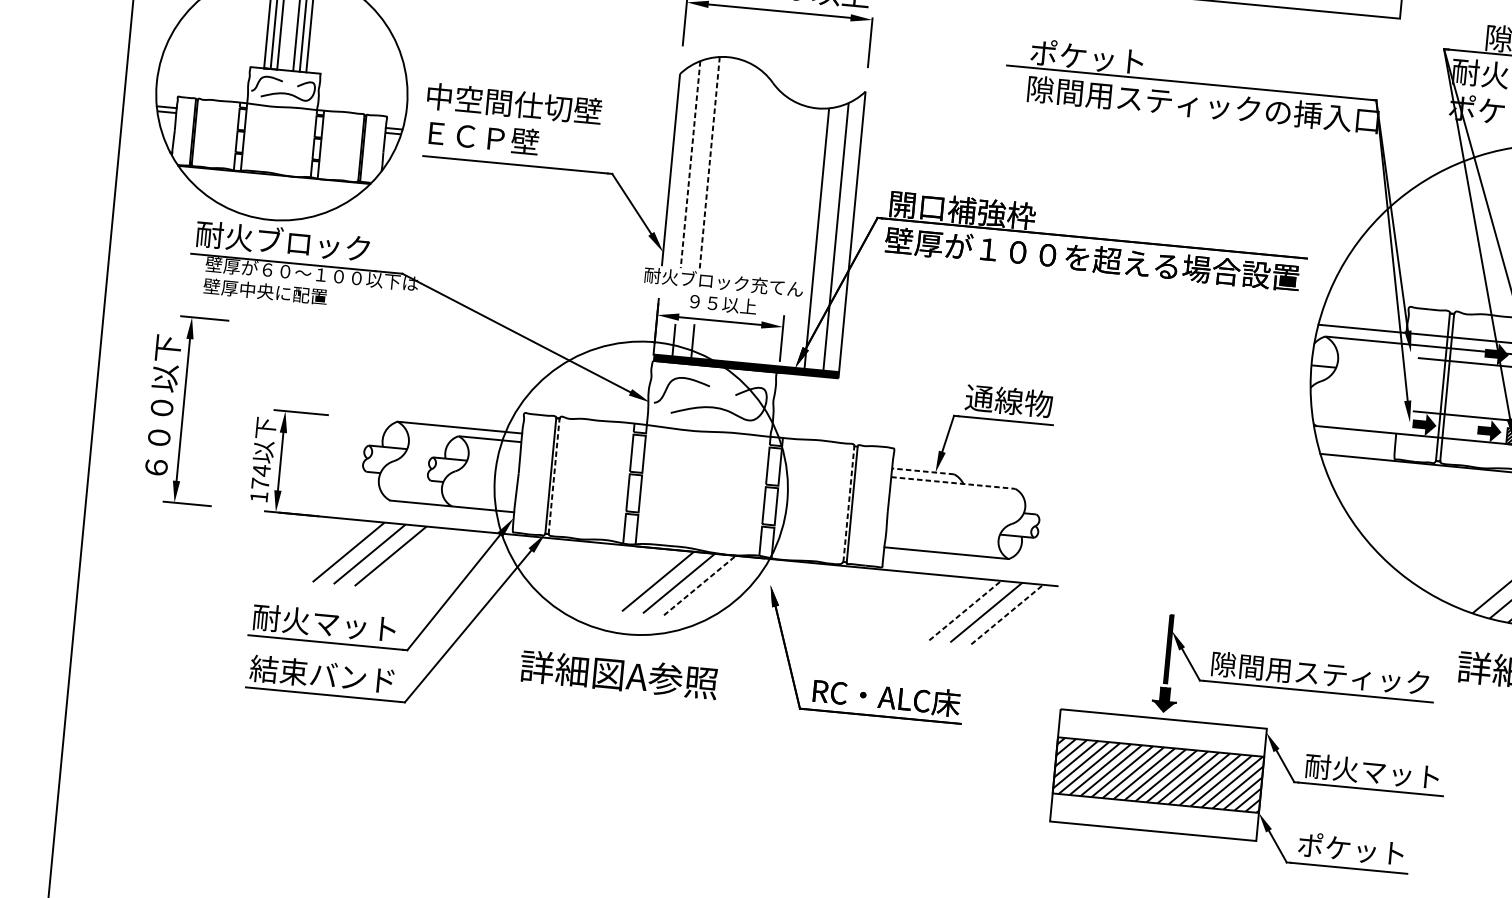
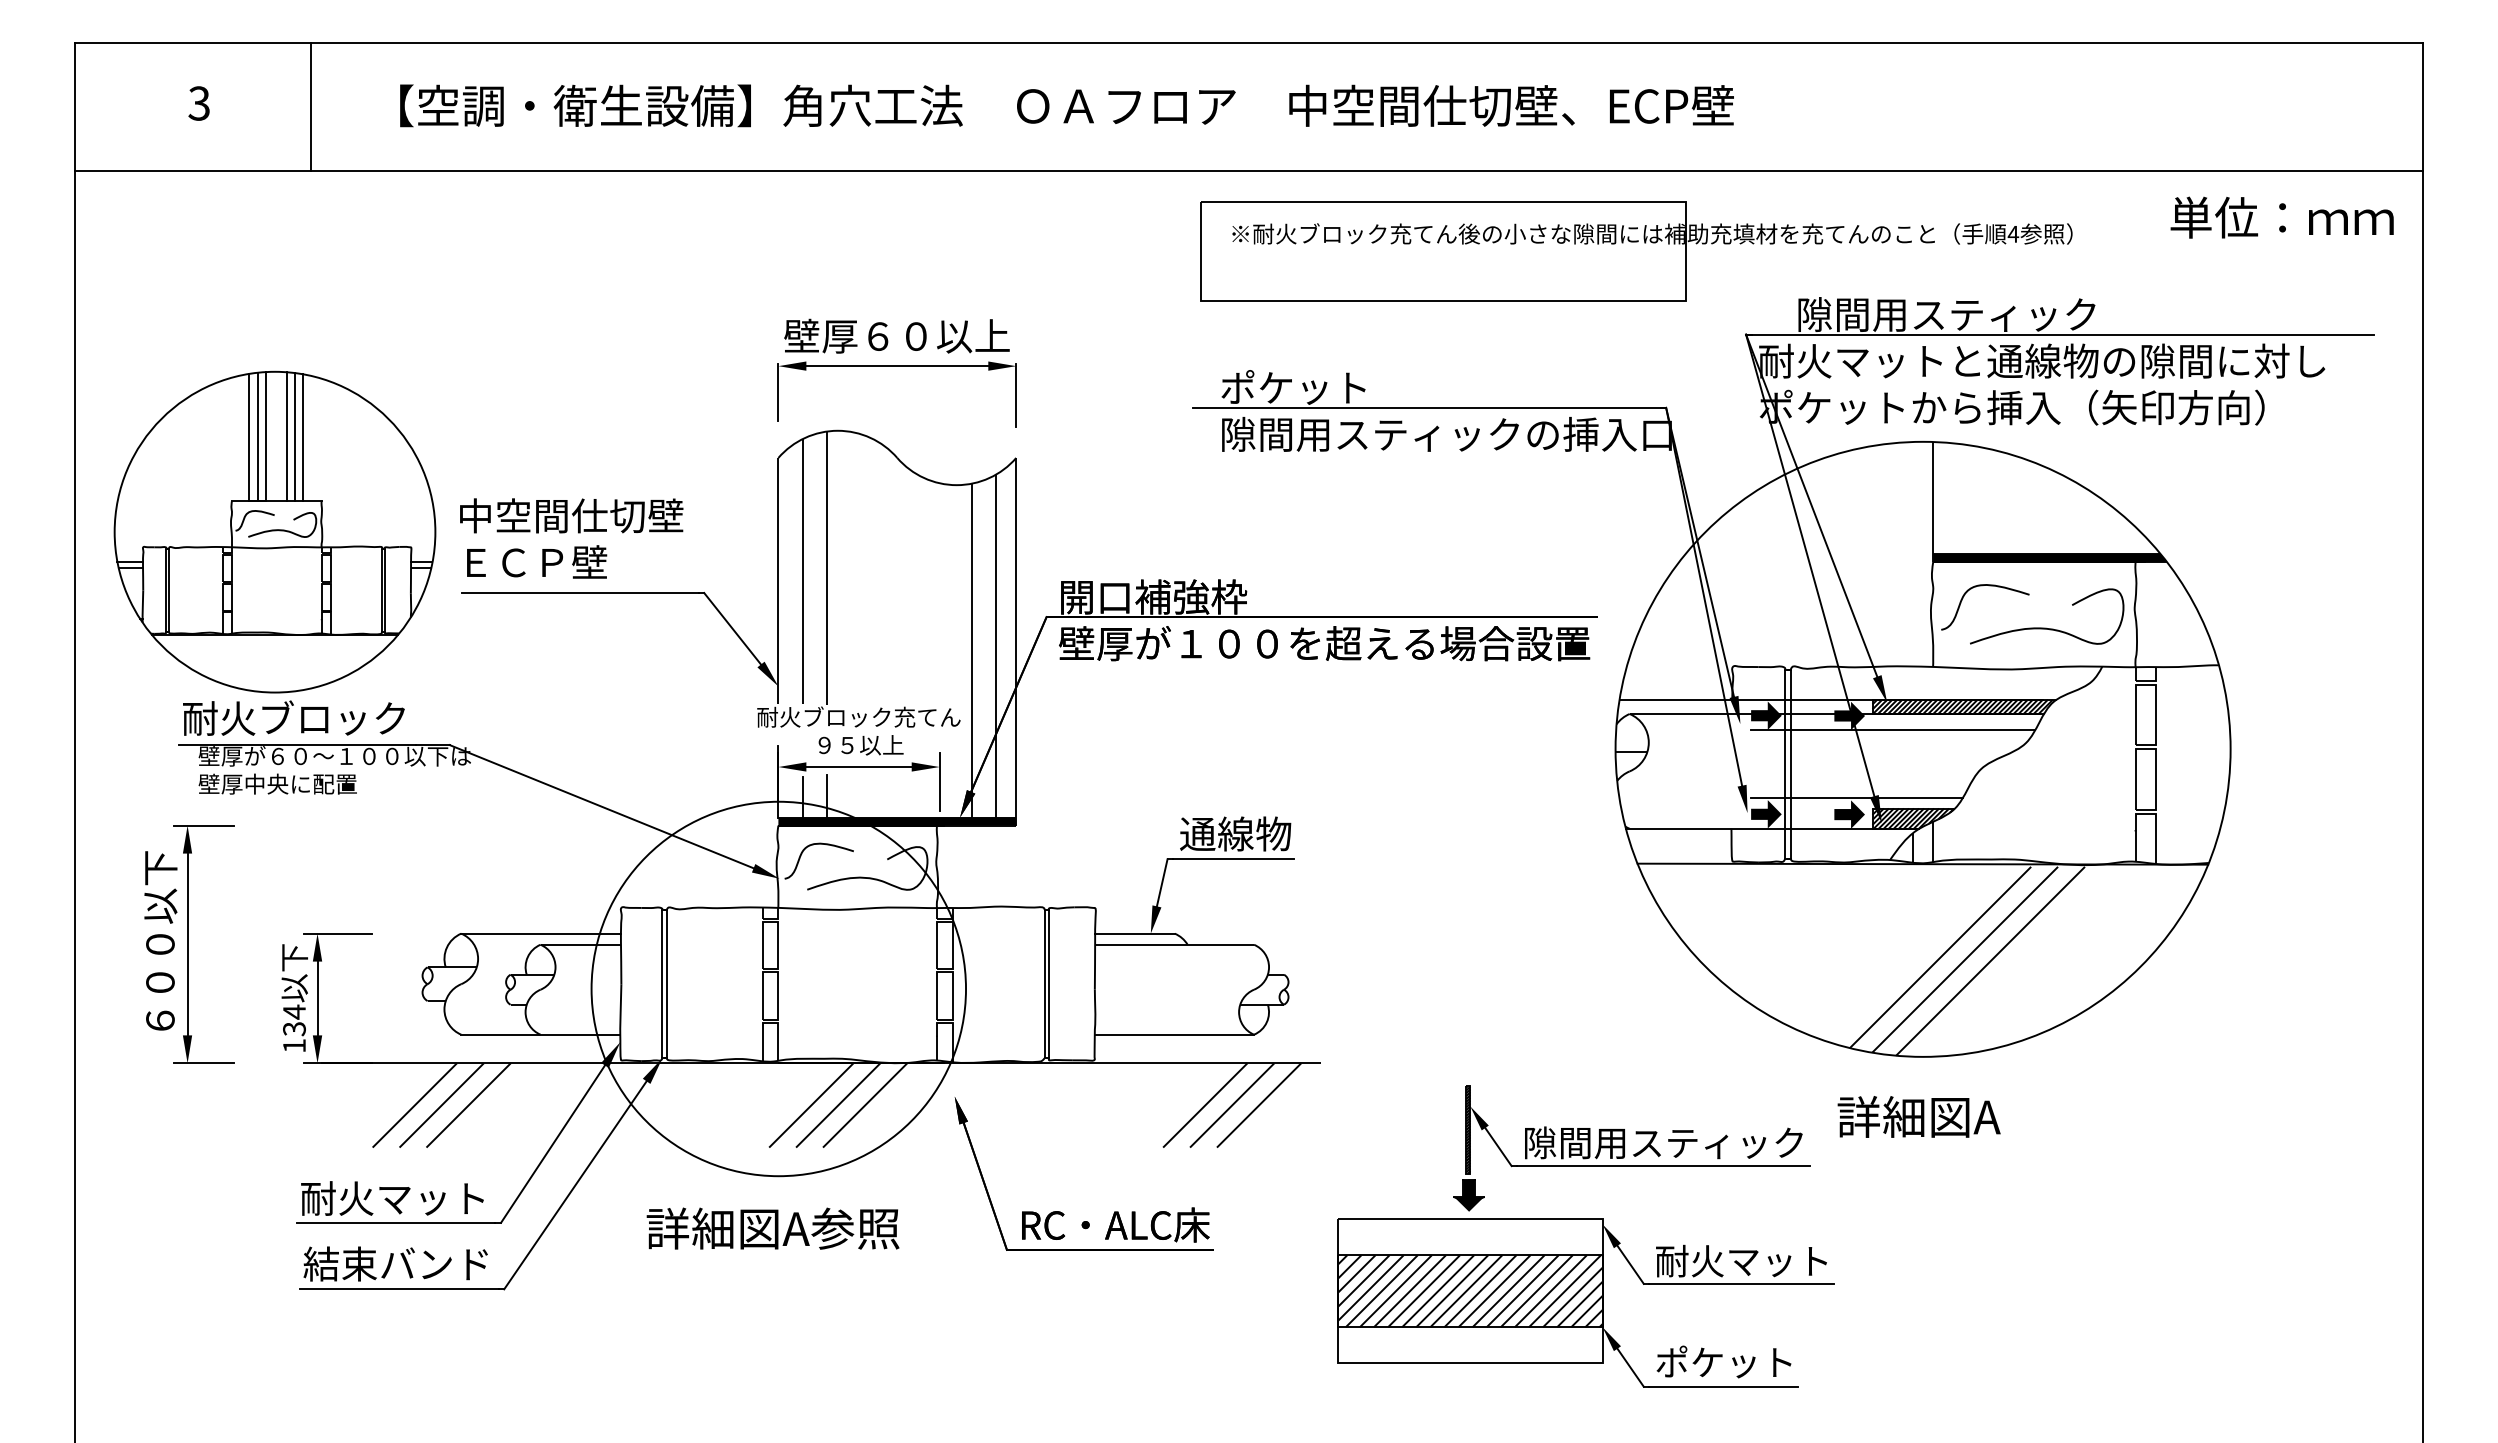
line: (709, 163) -> (826, 568), dashed -> solid
line: (690, 164) -> (802, 571), dashed -> solid
fill: (1431, 347) -> (1766, 715), added
line: (922, 471) -> (1134, 933), dashed -> solid
line: (554, 475) -> (666, 983), dashed -> solid
line: (953, 482) -> (1175, 944), dashed -> solid
text: (260, 484) -> (294, 1029), 174 -> 134
line: (848, 503) -> (1044, 983), dashed -> solid
line: (700, 585) -> (865, 1105), dashed -> solid
line: (965, 610) -> (1205, 1105), dashed -> solid
line: (1007, 614) -> (1259, 1105), dashed -> solid

